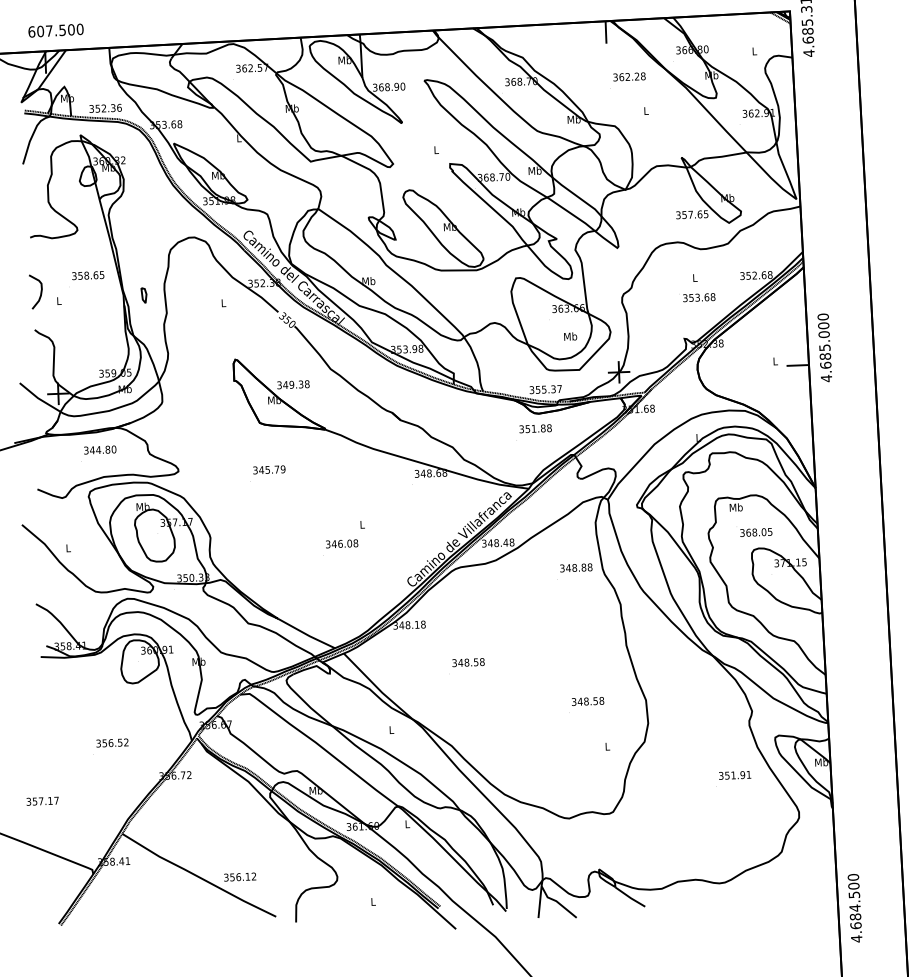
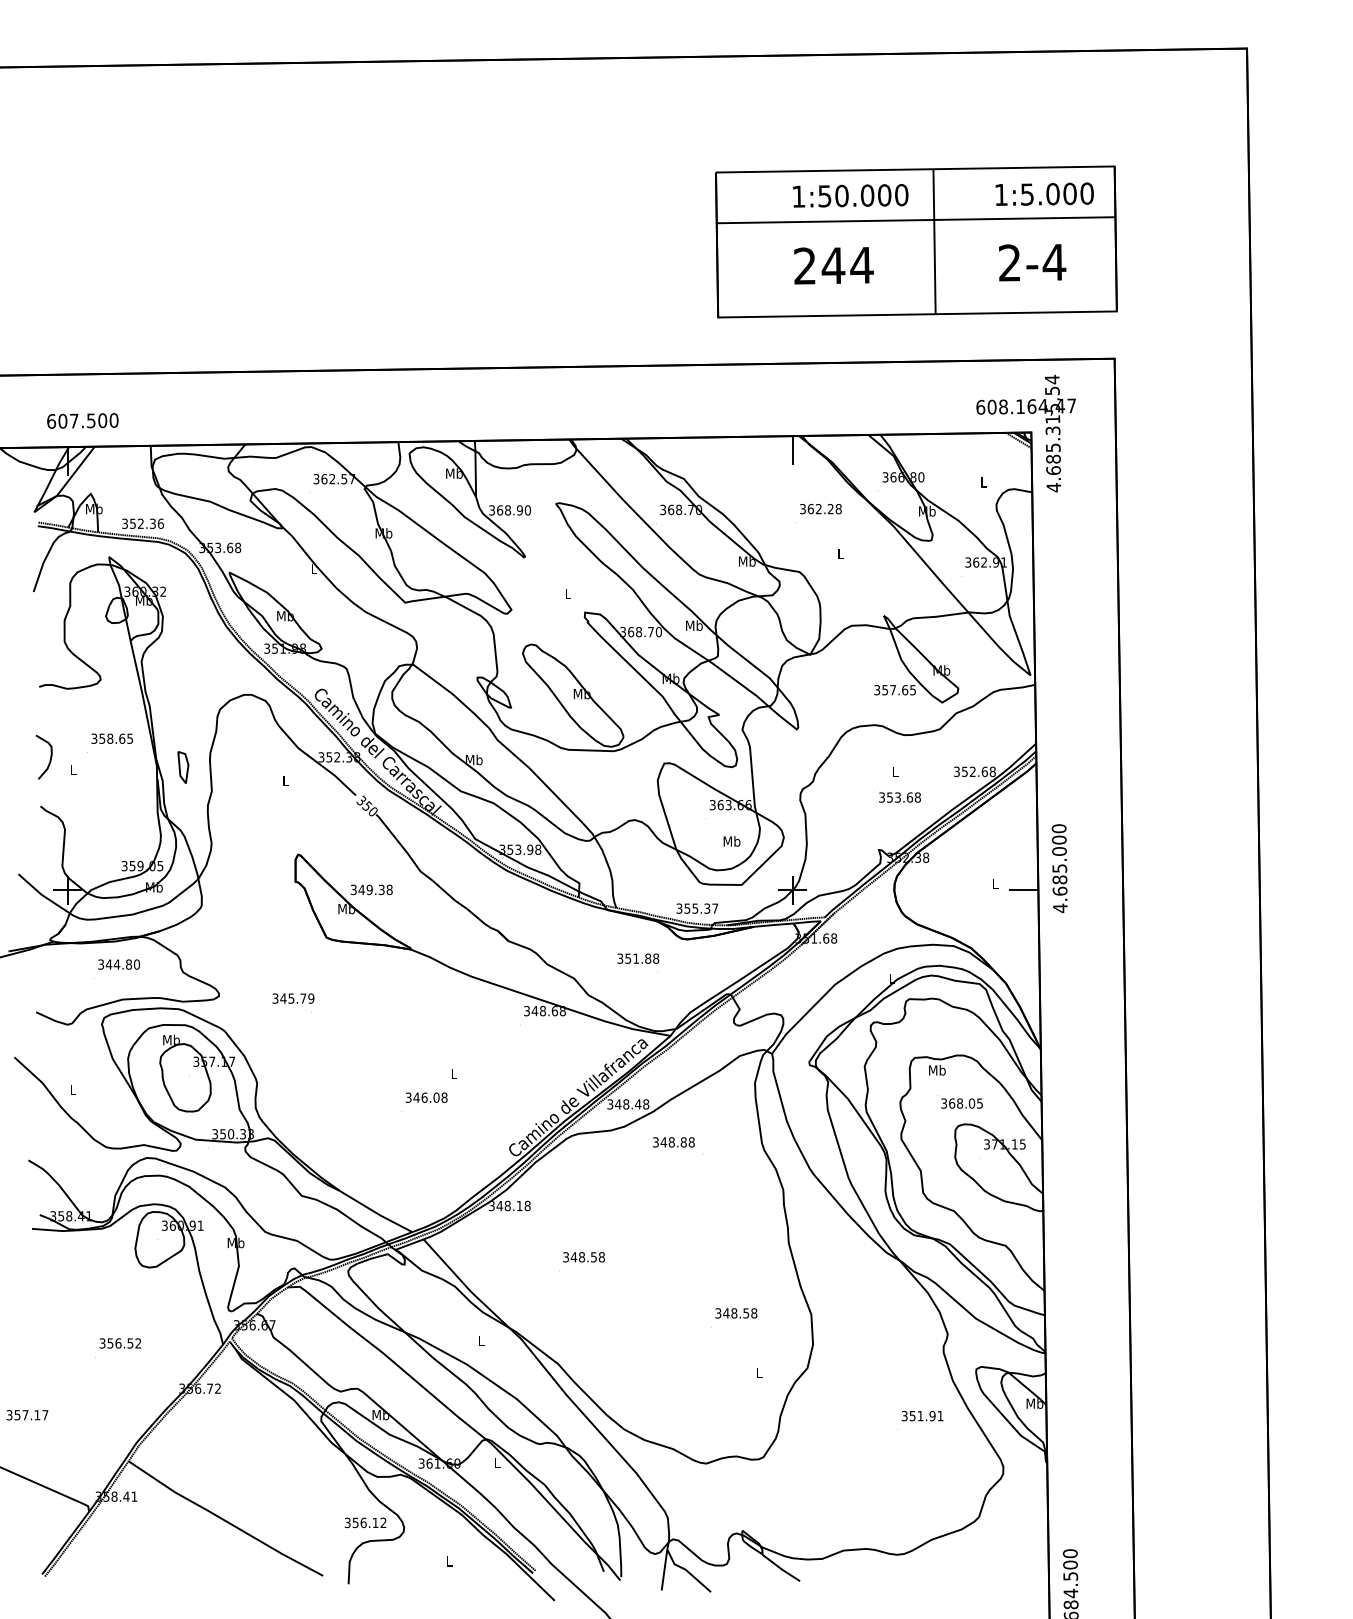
part: (144, 294) -> (183, 766), size x1.6
text: (535, 428) -> (638, 958), moved
text: (269, 469) -> (293, 998), moved
text: (576, 568) -> (673, 1142), moved
text: (240, 876) -> (365, 1522), moved

